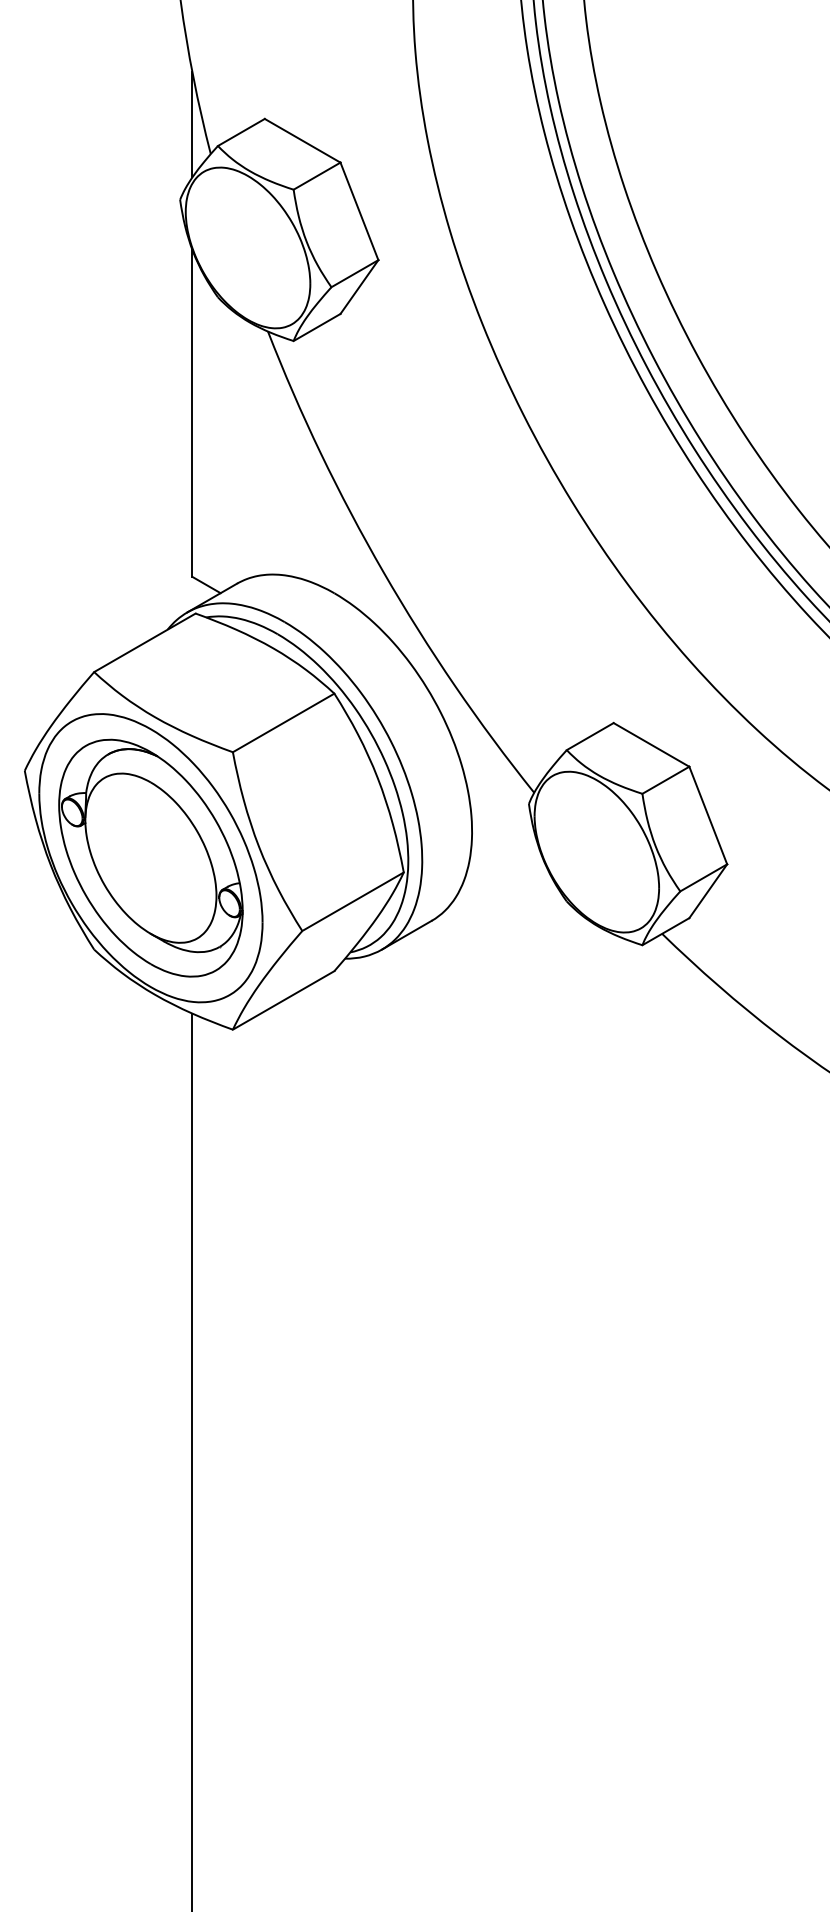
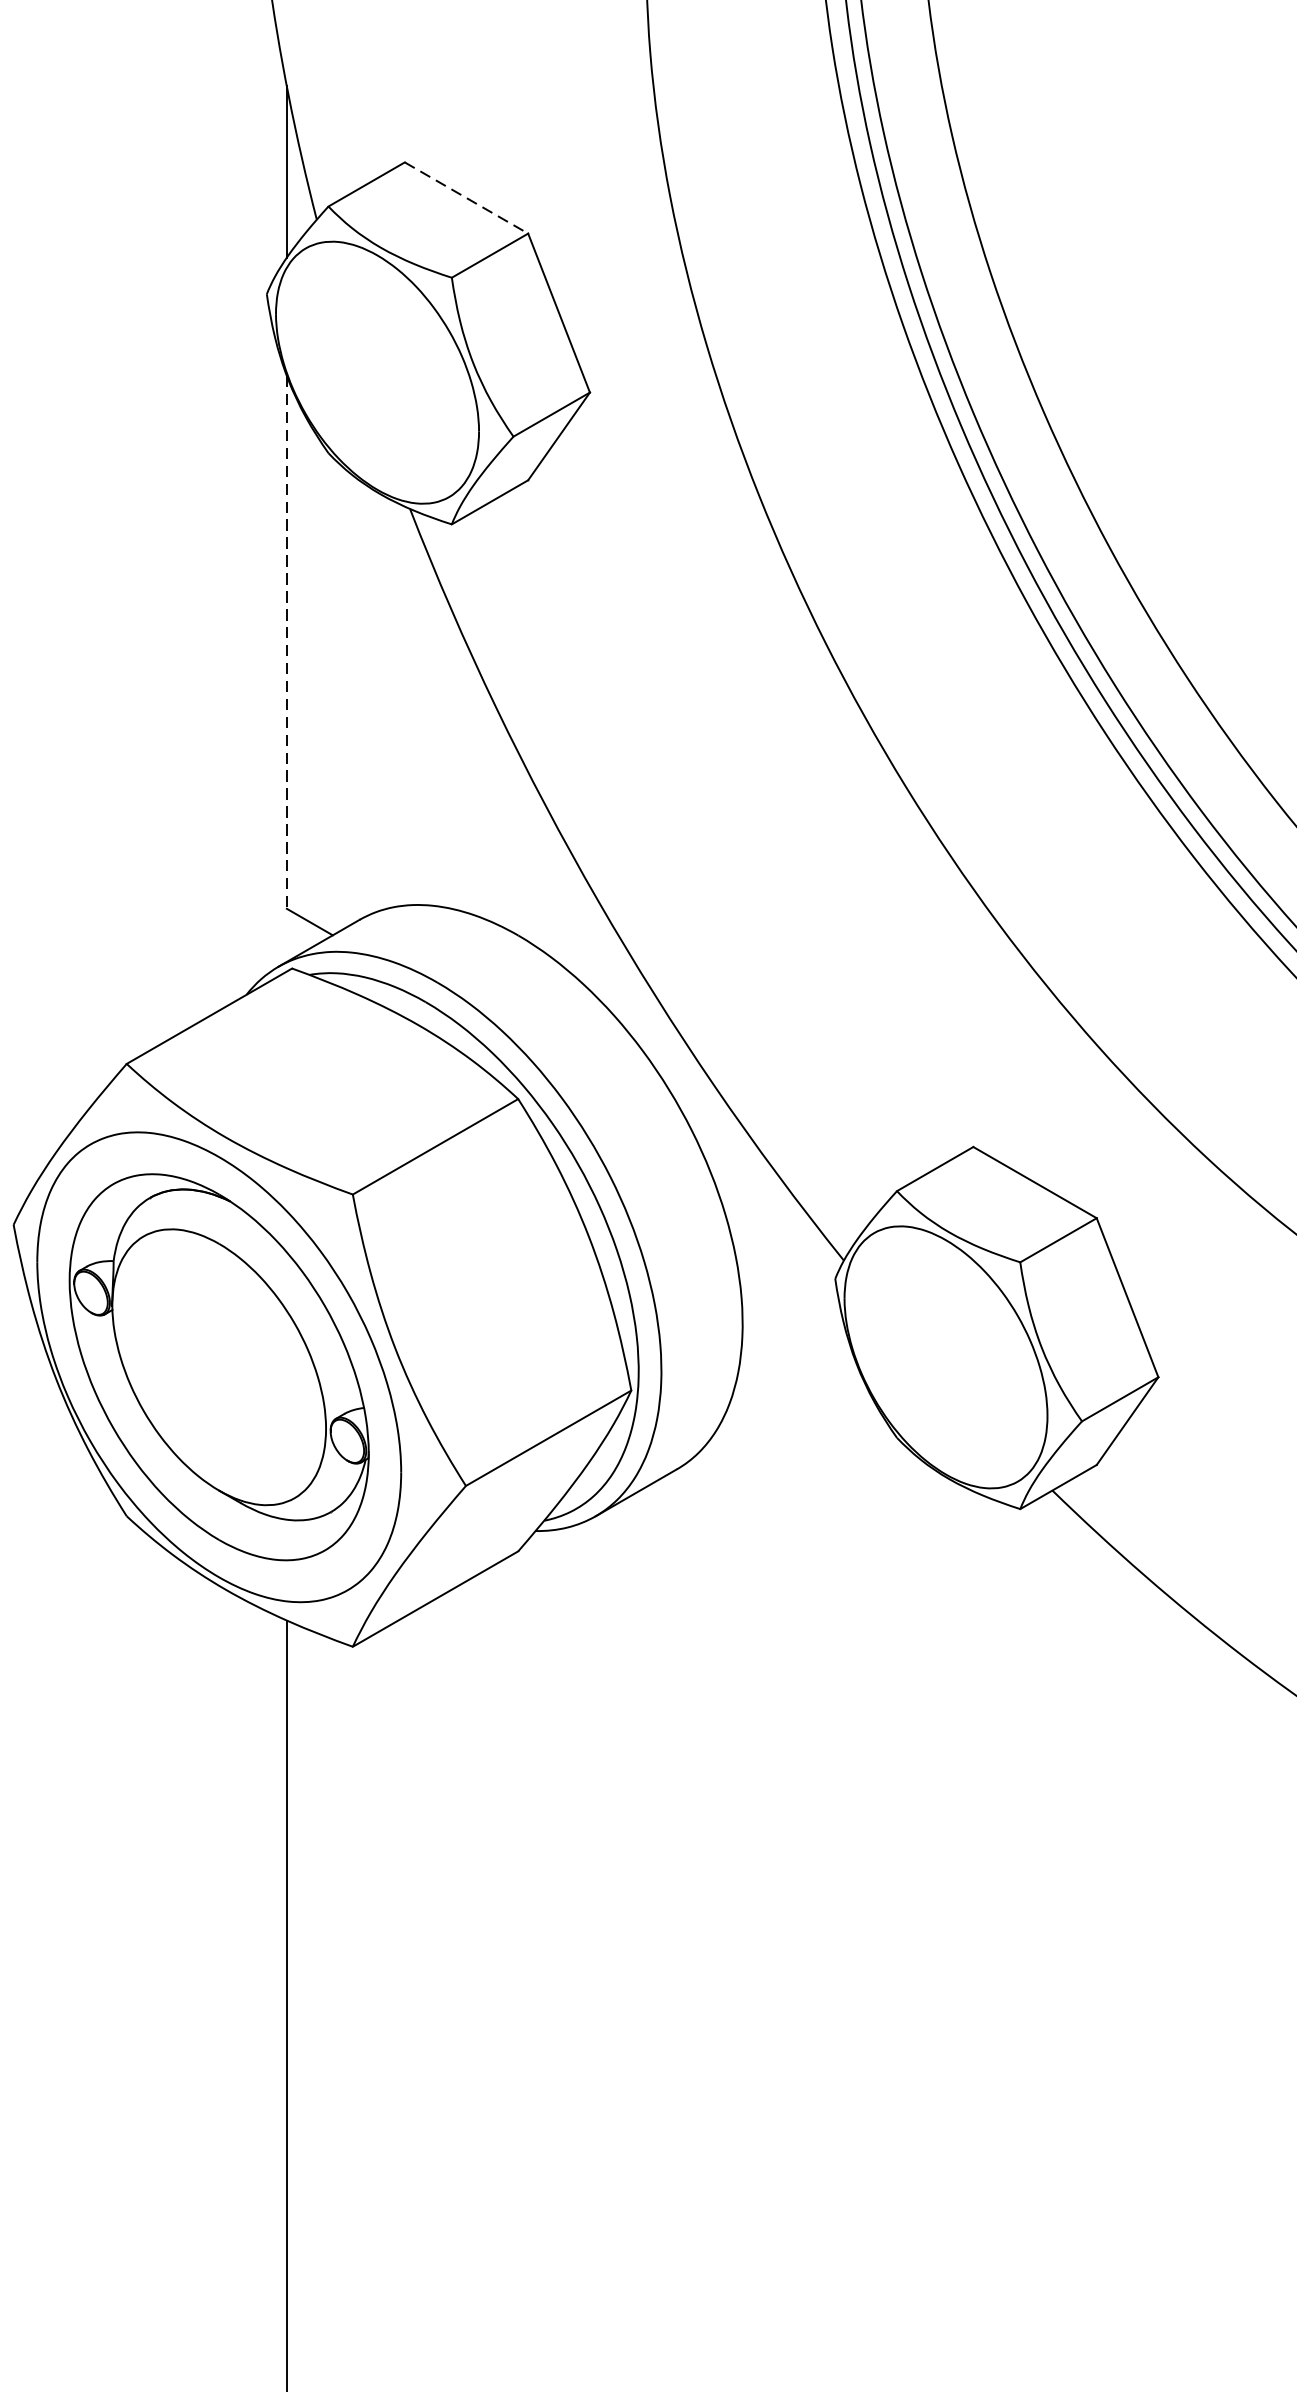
line: (302, 140) -> (466, 197), solid -> dashed
line: (192, 413) -> (286, 642), solid -> dashed

